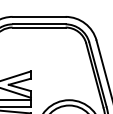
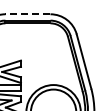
line: (38, 17) -> (27, 14), solid -> dashed

